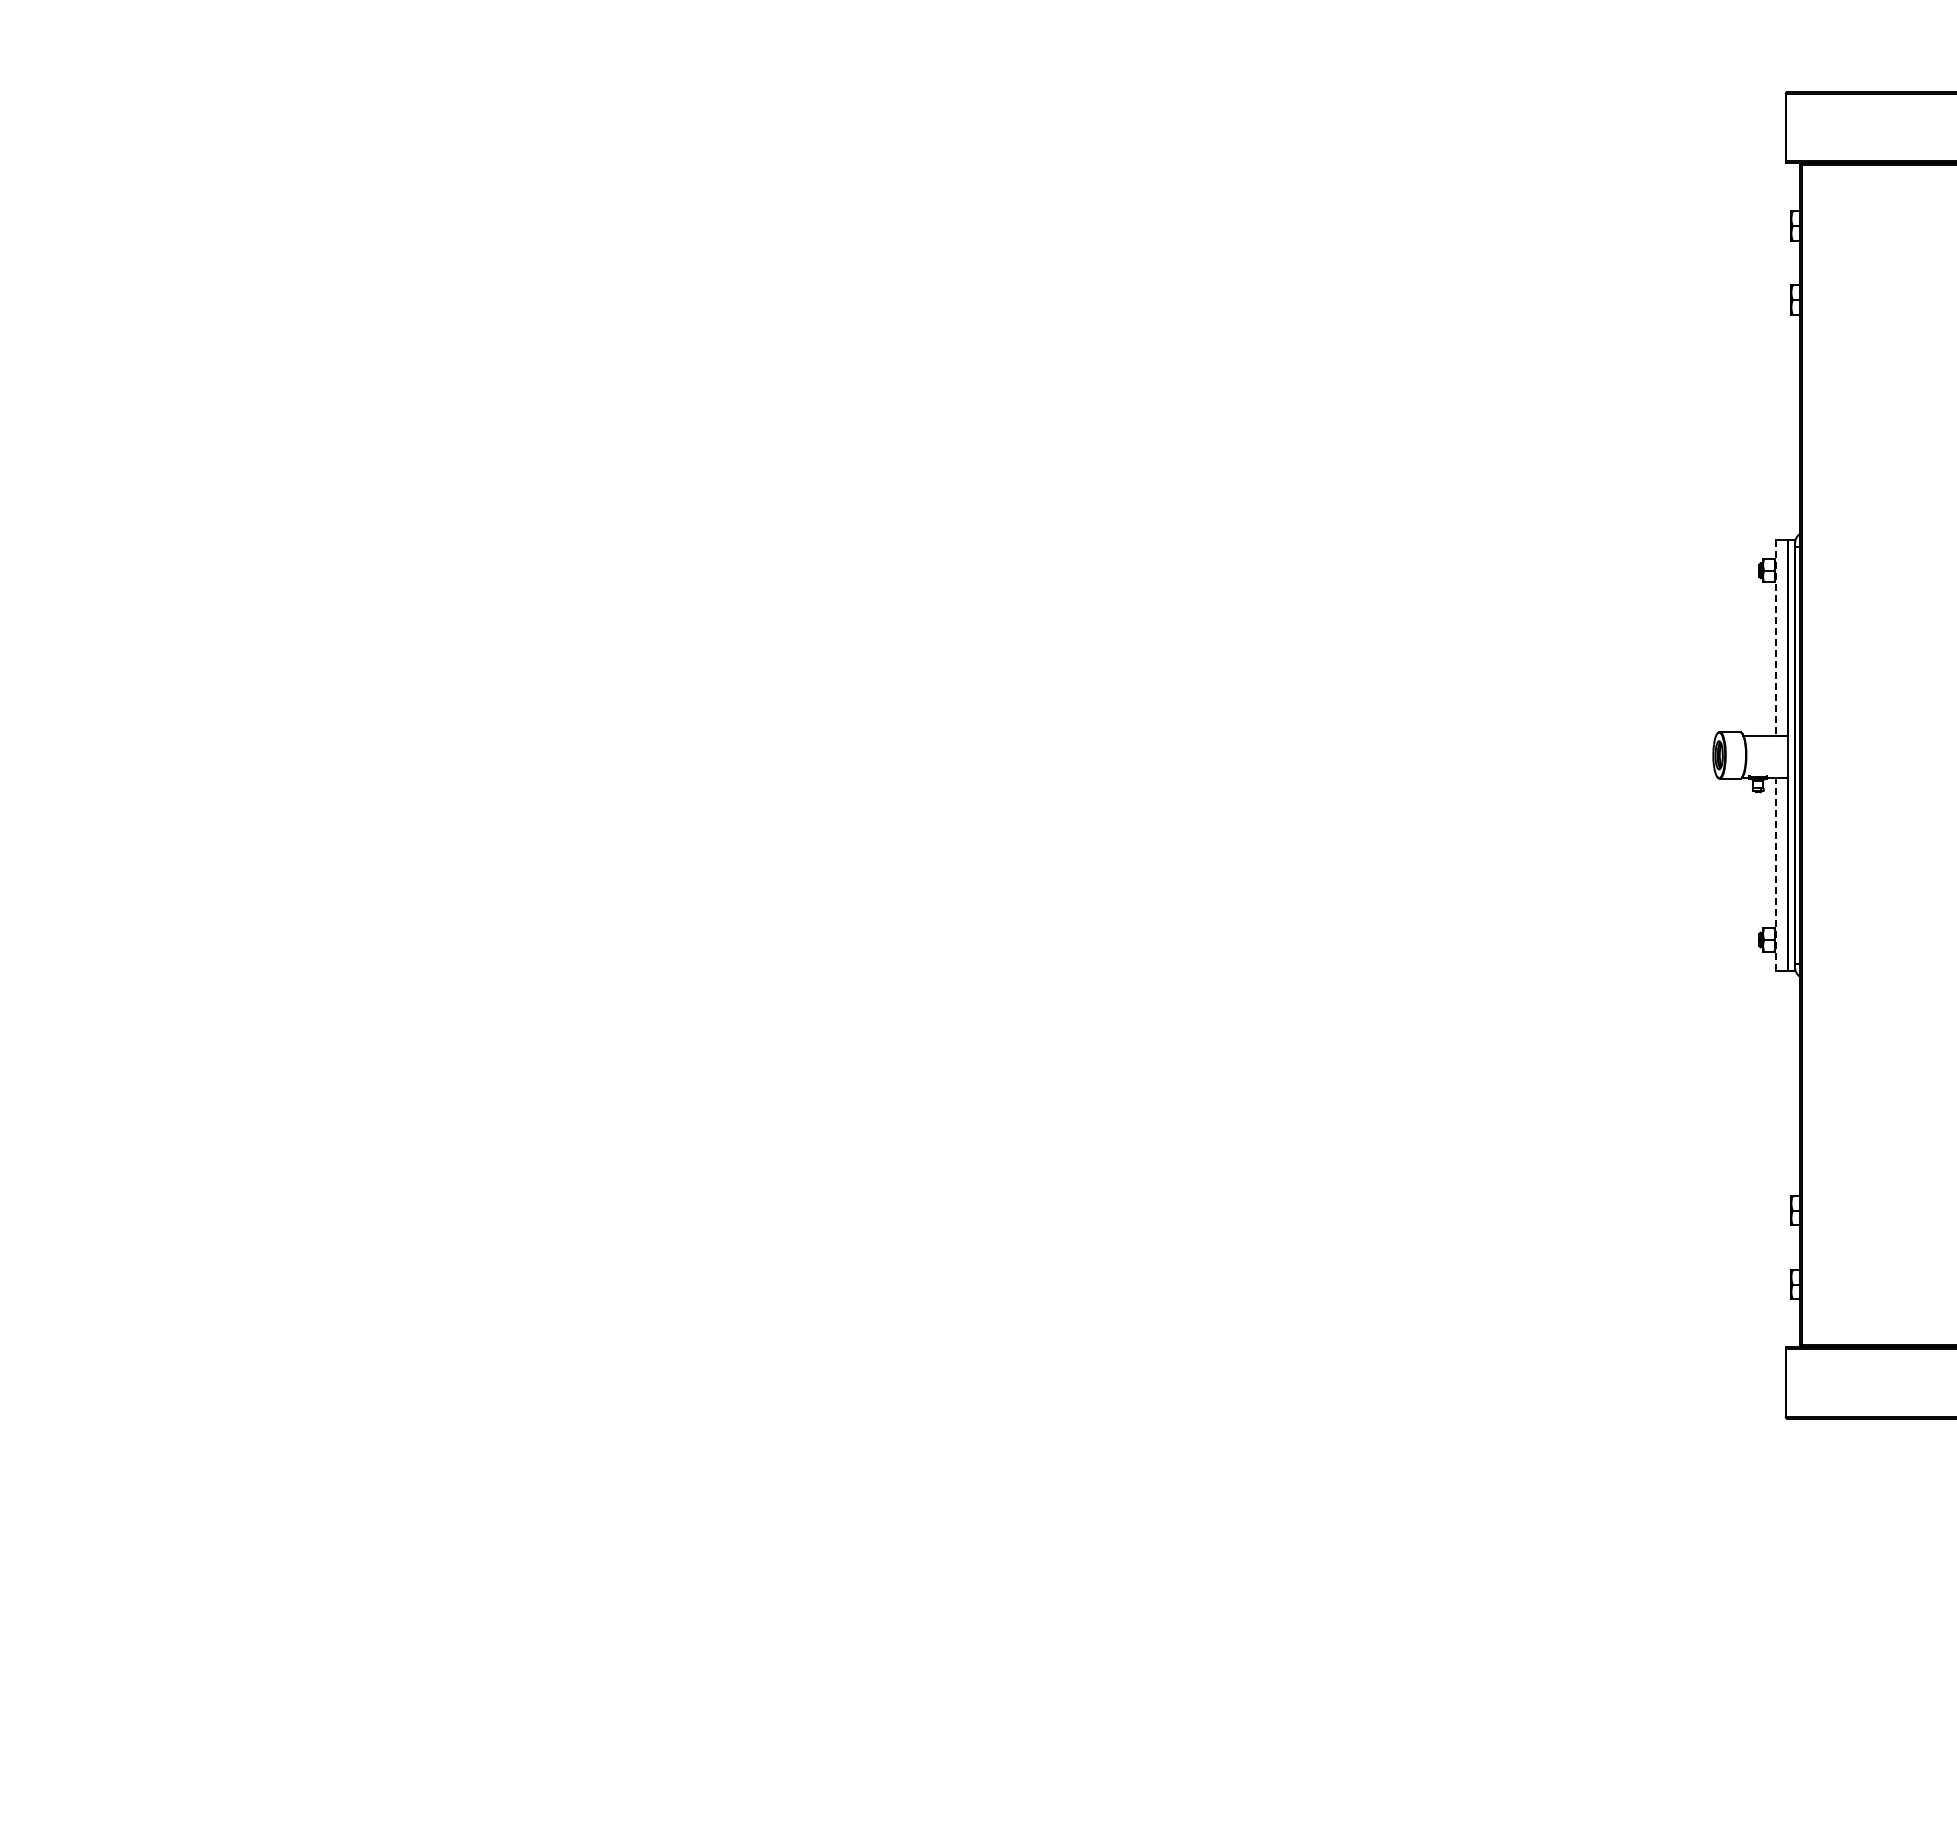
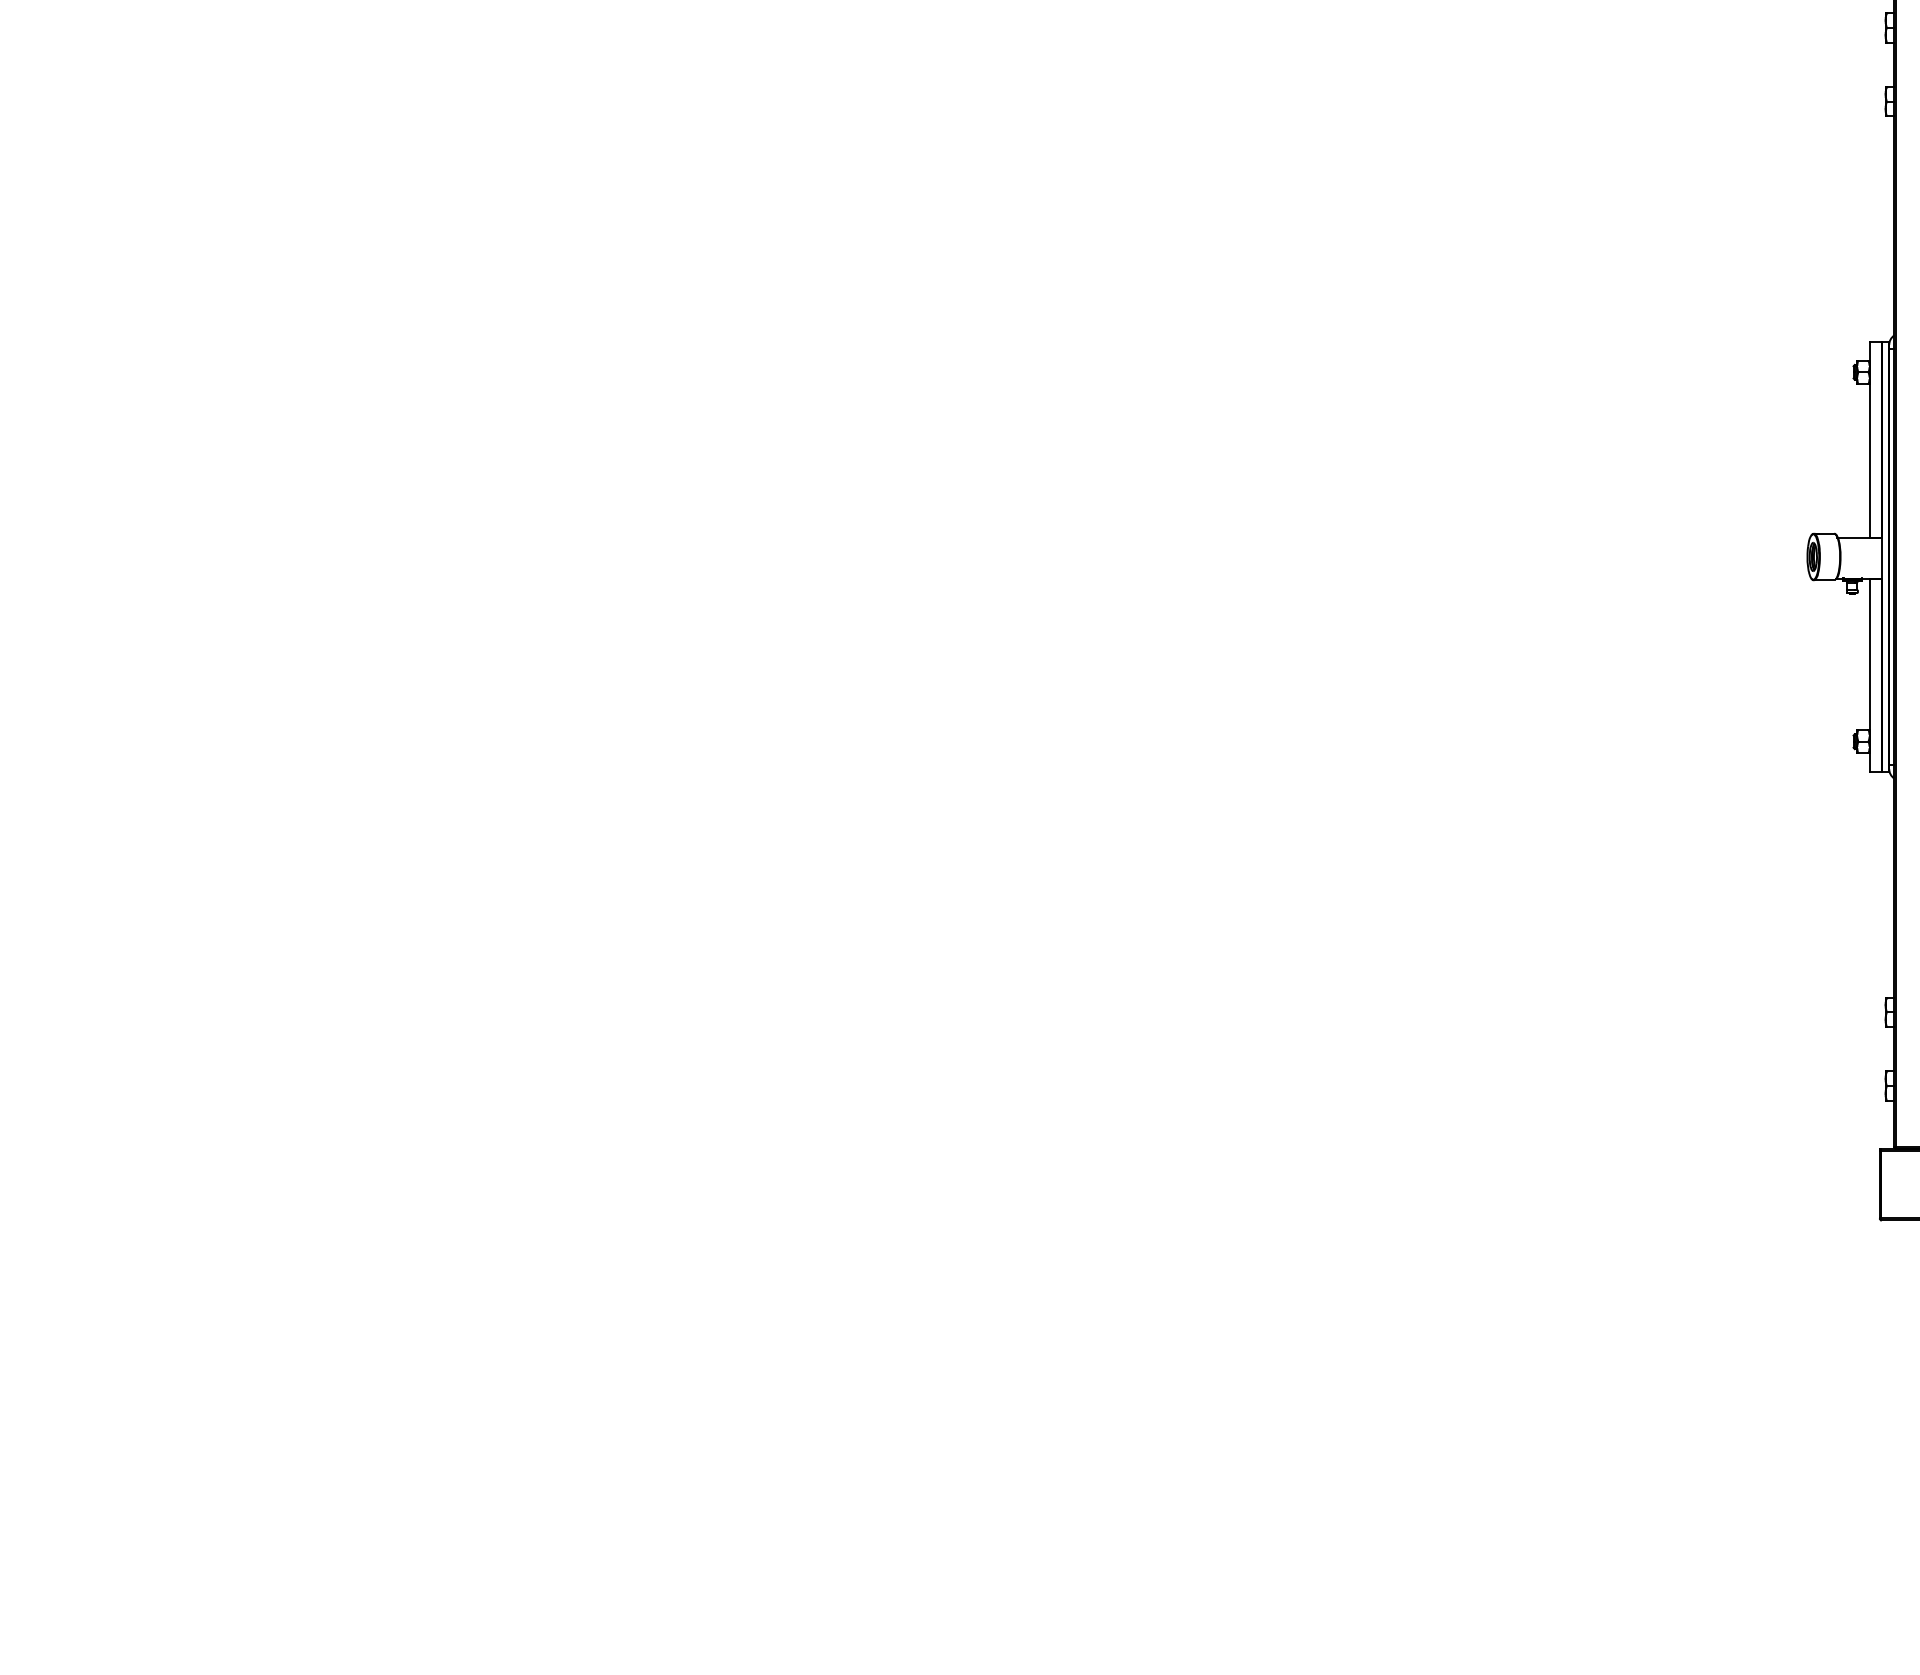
line: (1776, 637) -> (1870, 439), dashed -> solid
line: (1776, 874) -> (1870, 676), dashed -> solid

